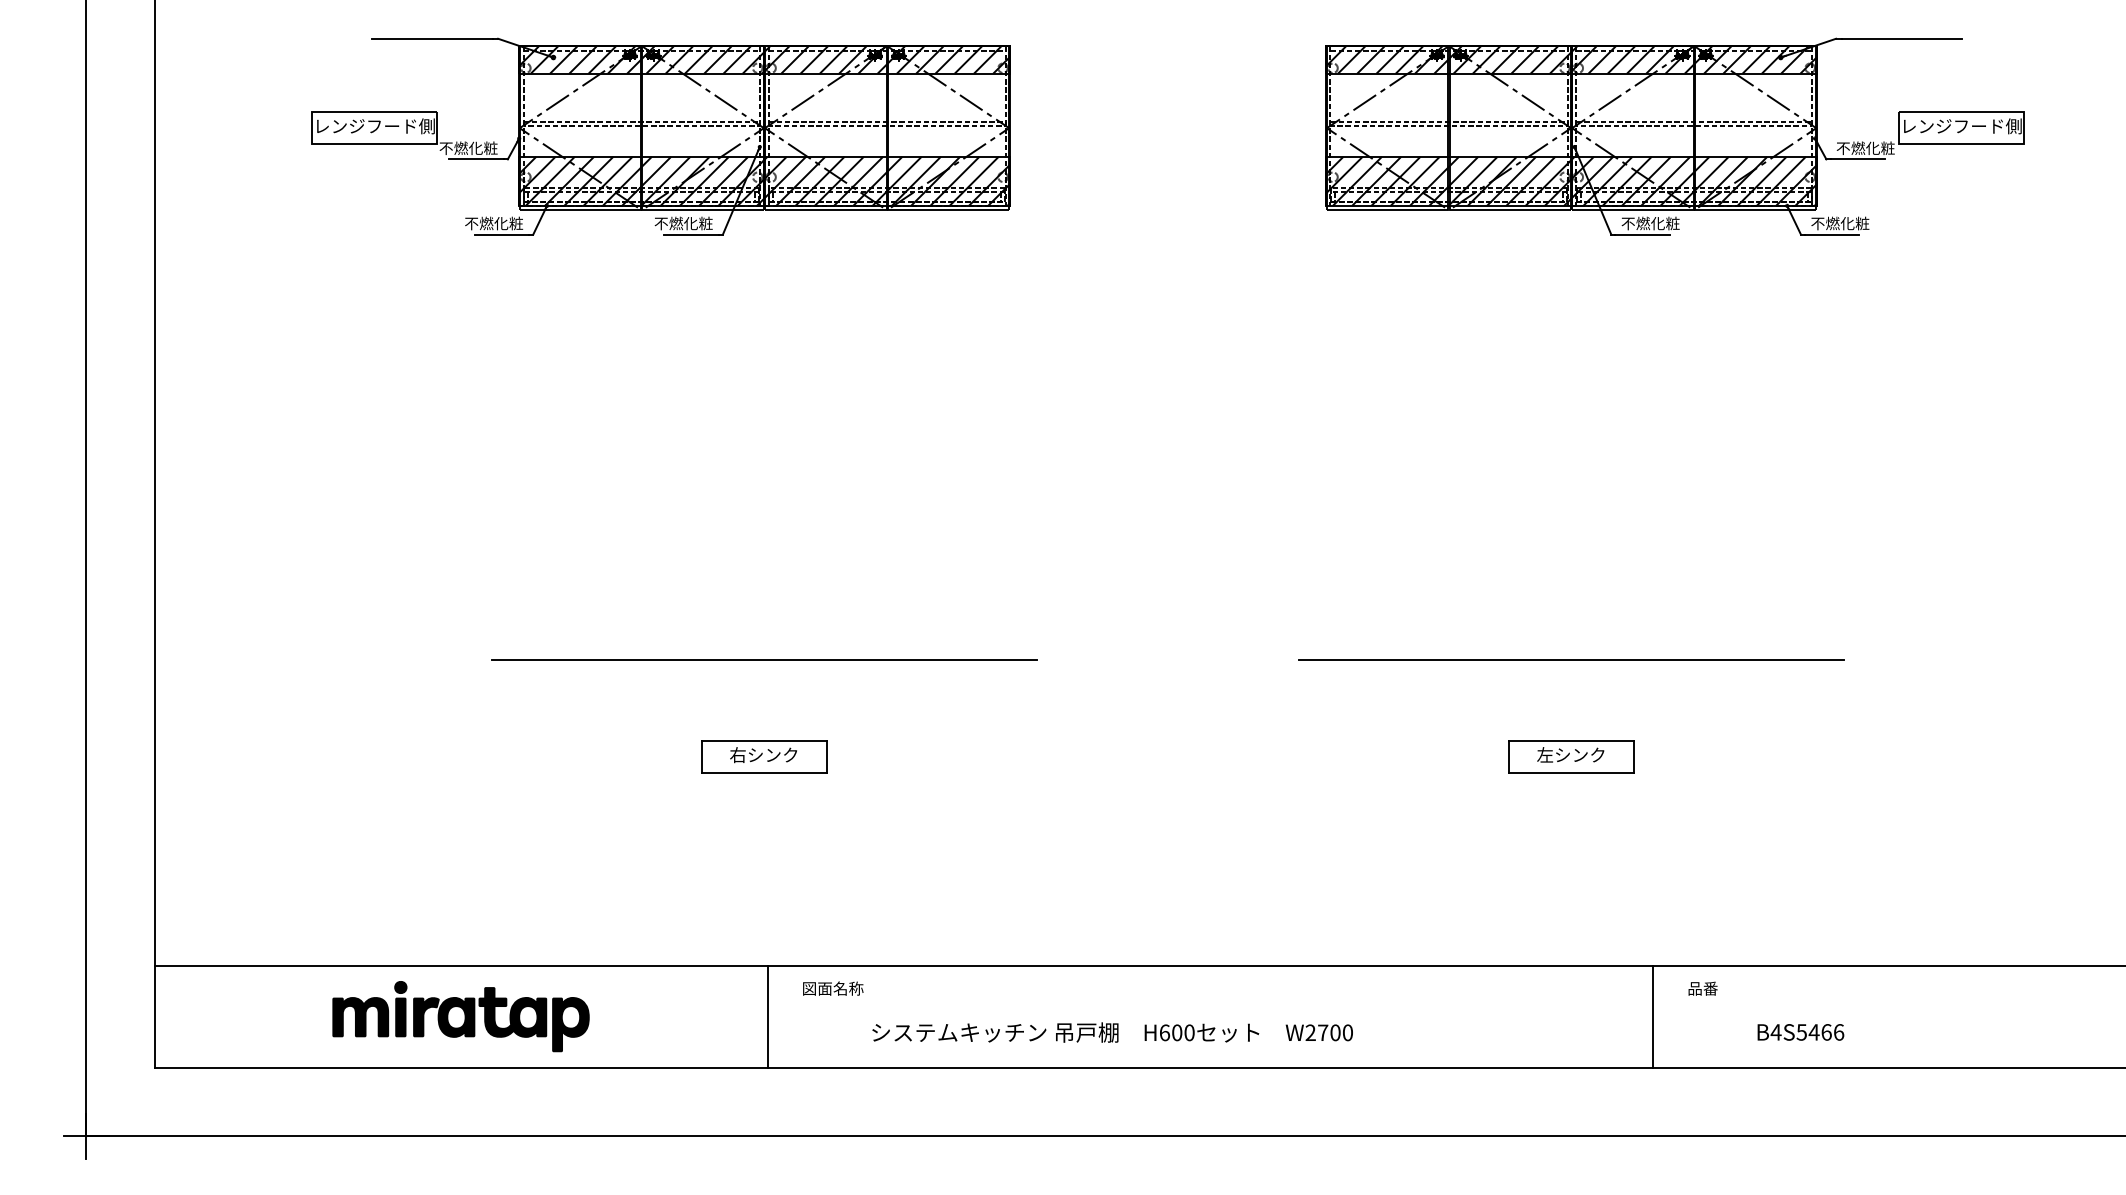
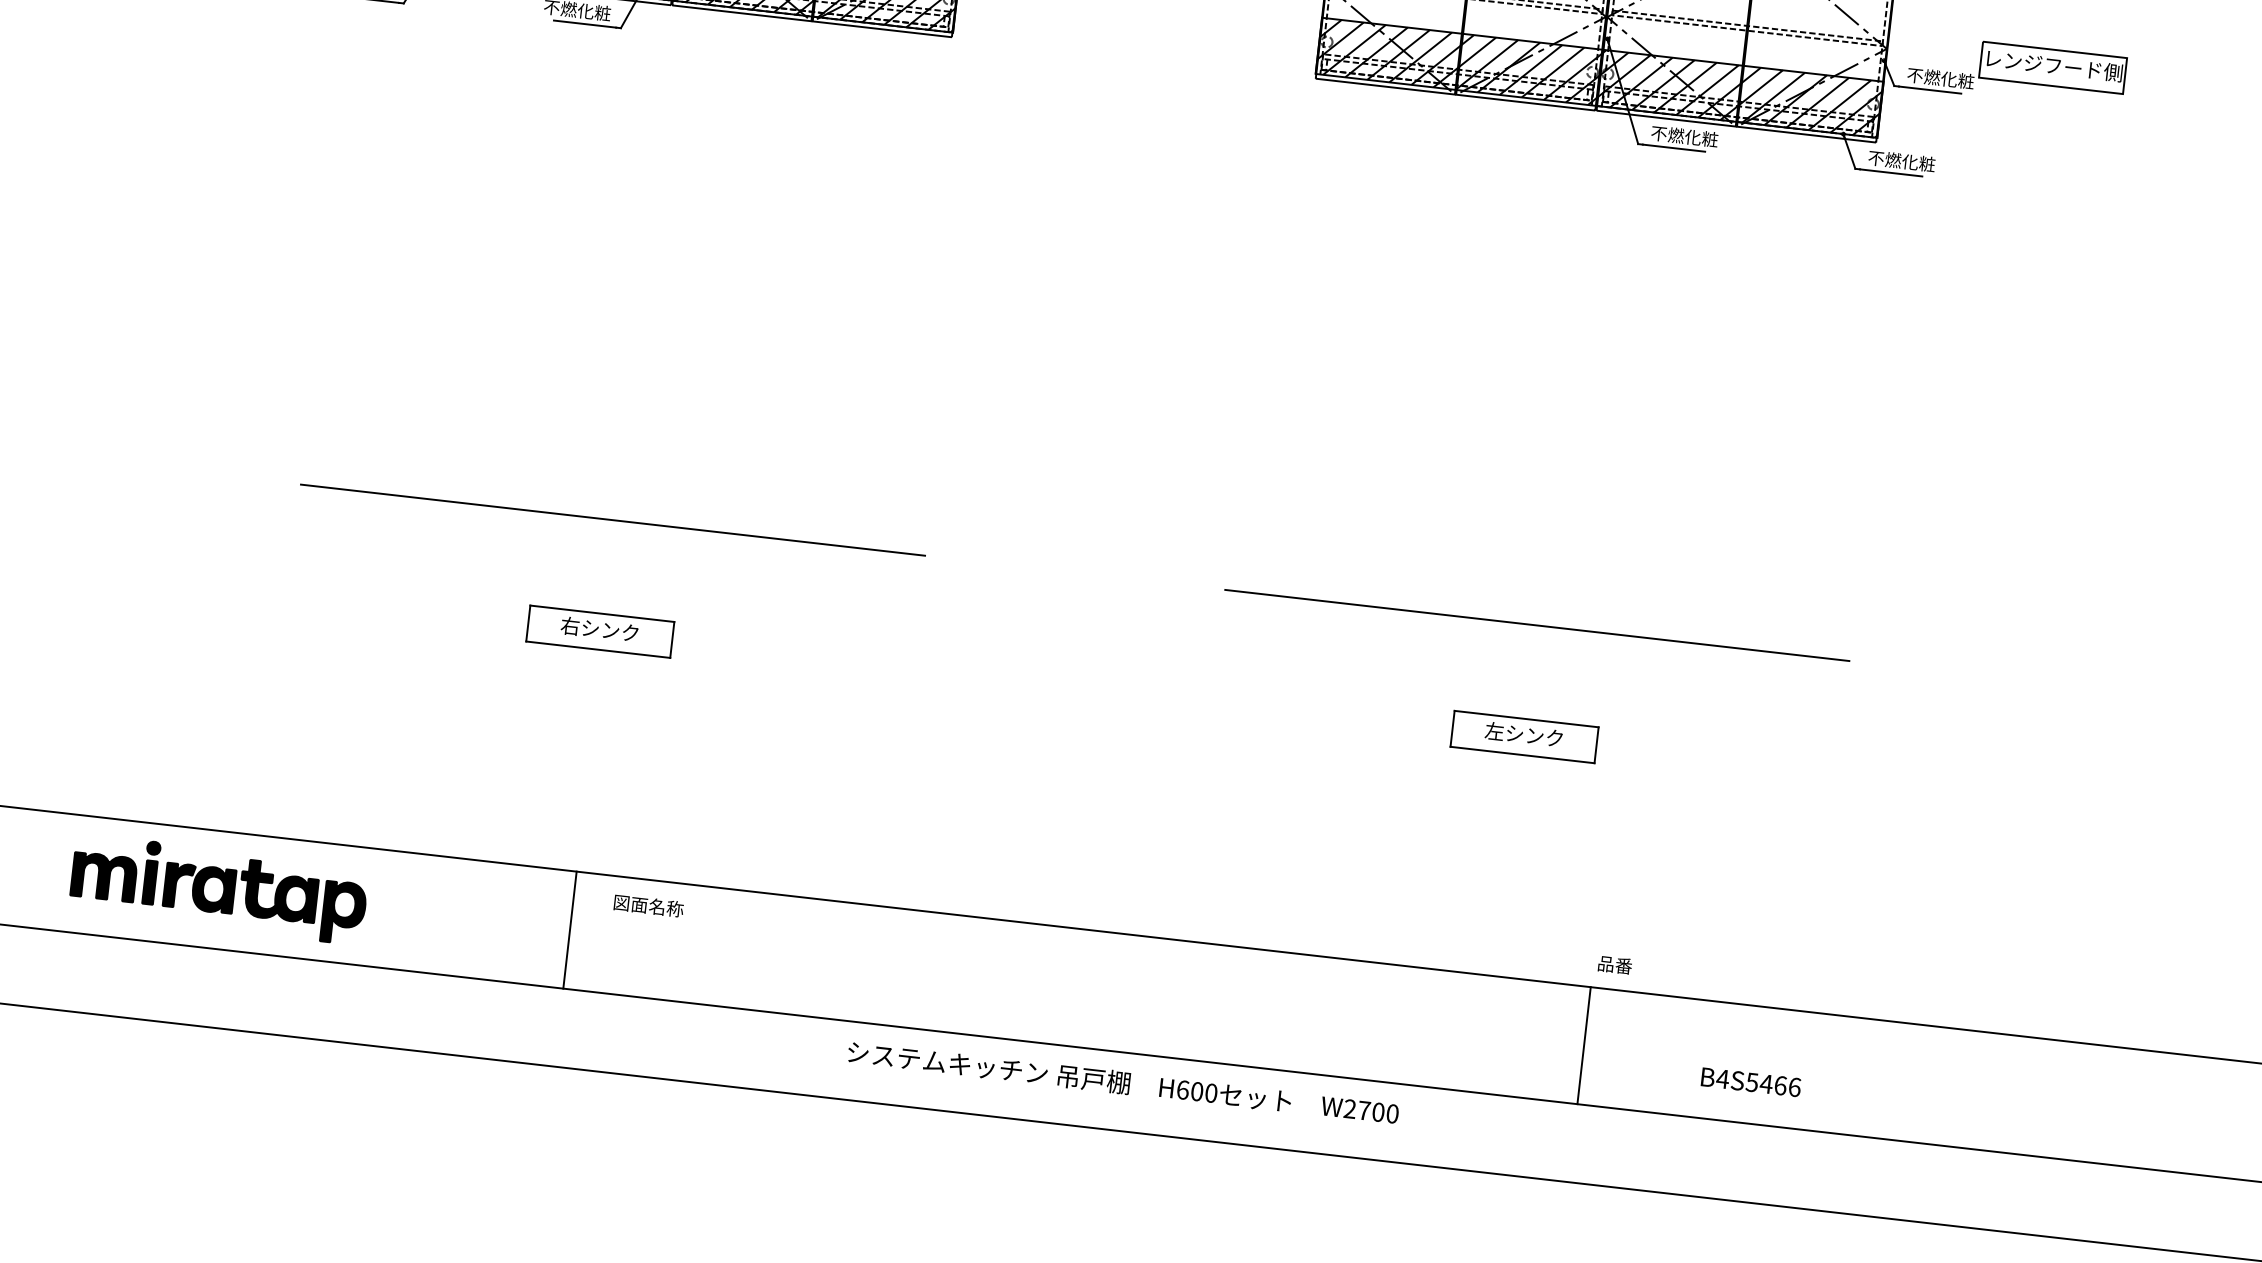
text: (1702, 988) -> (1614, 964), moved
text: (1112, 1032) -> (1123, 1082), moved

